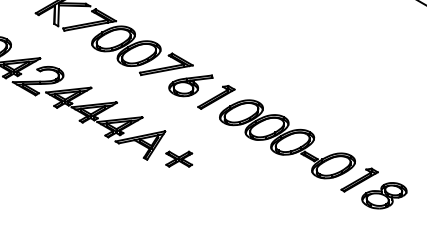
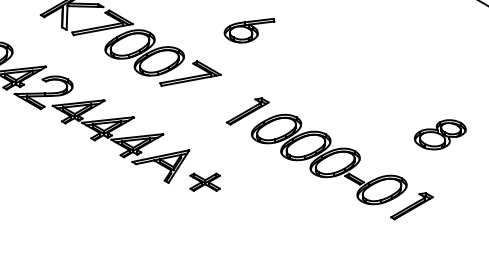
part: (190, 85) -> (249, 30), moved
part: (384, 195) -> (440, 134), moved

